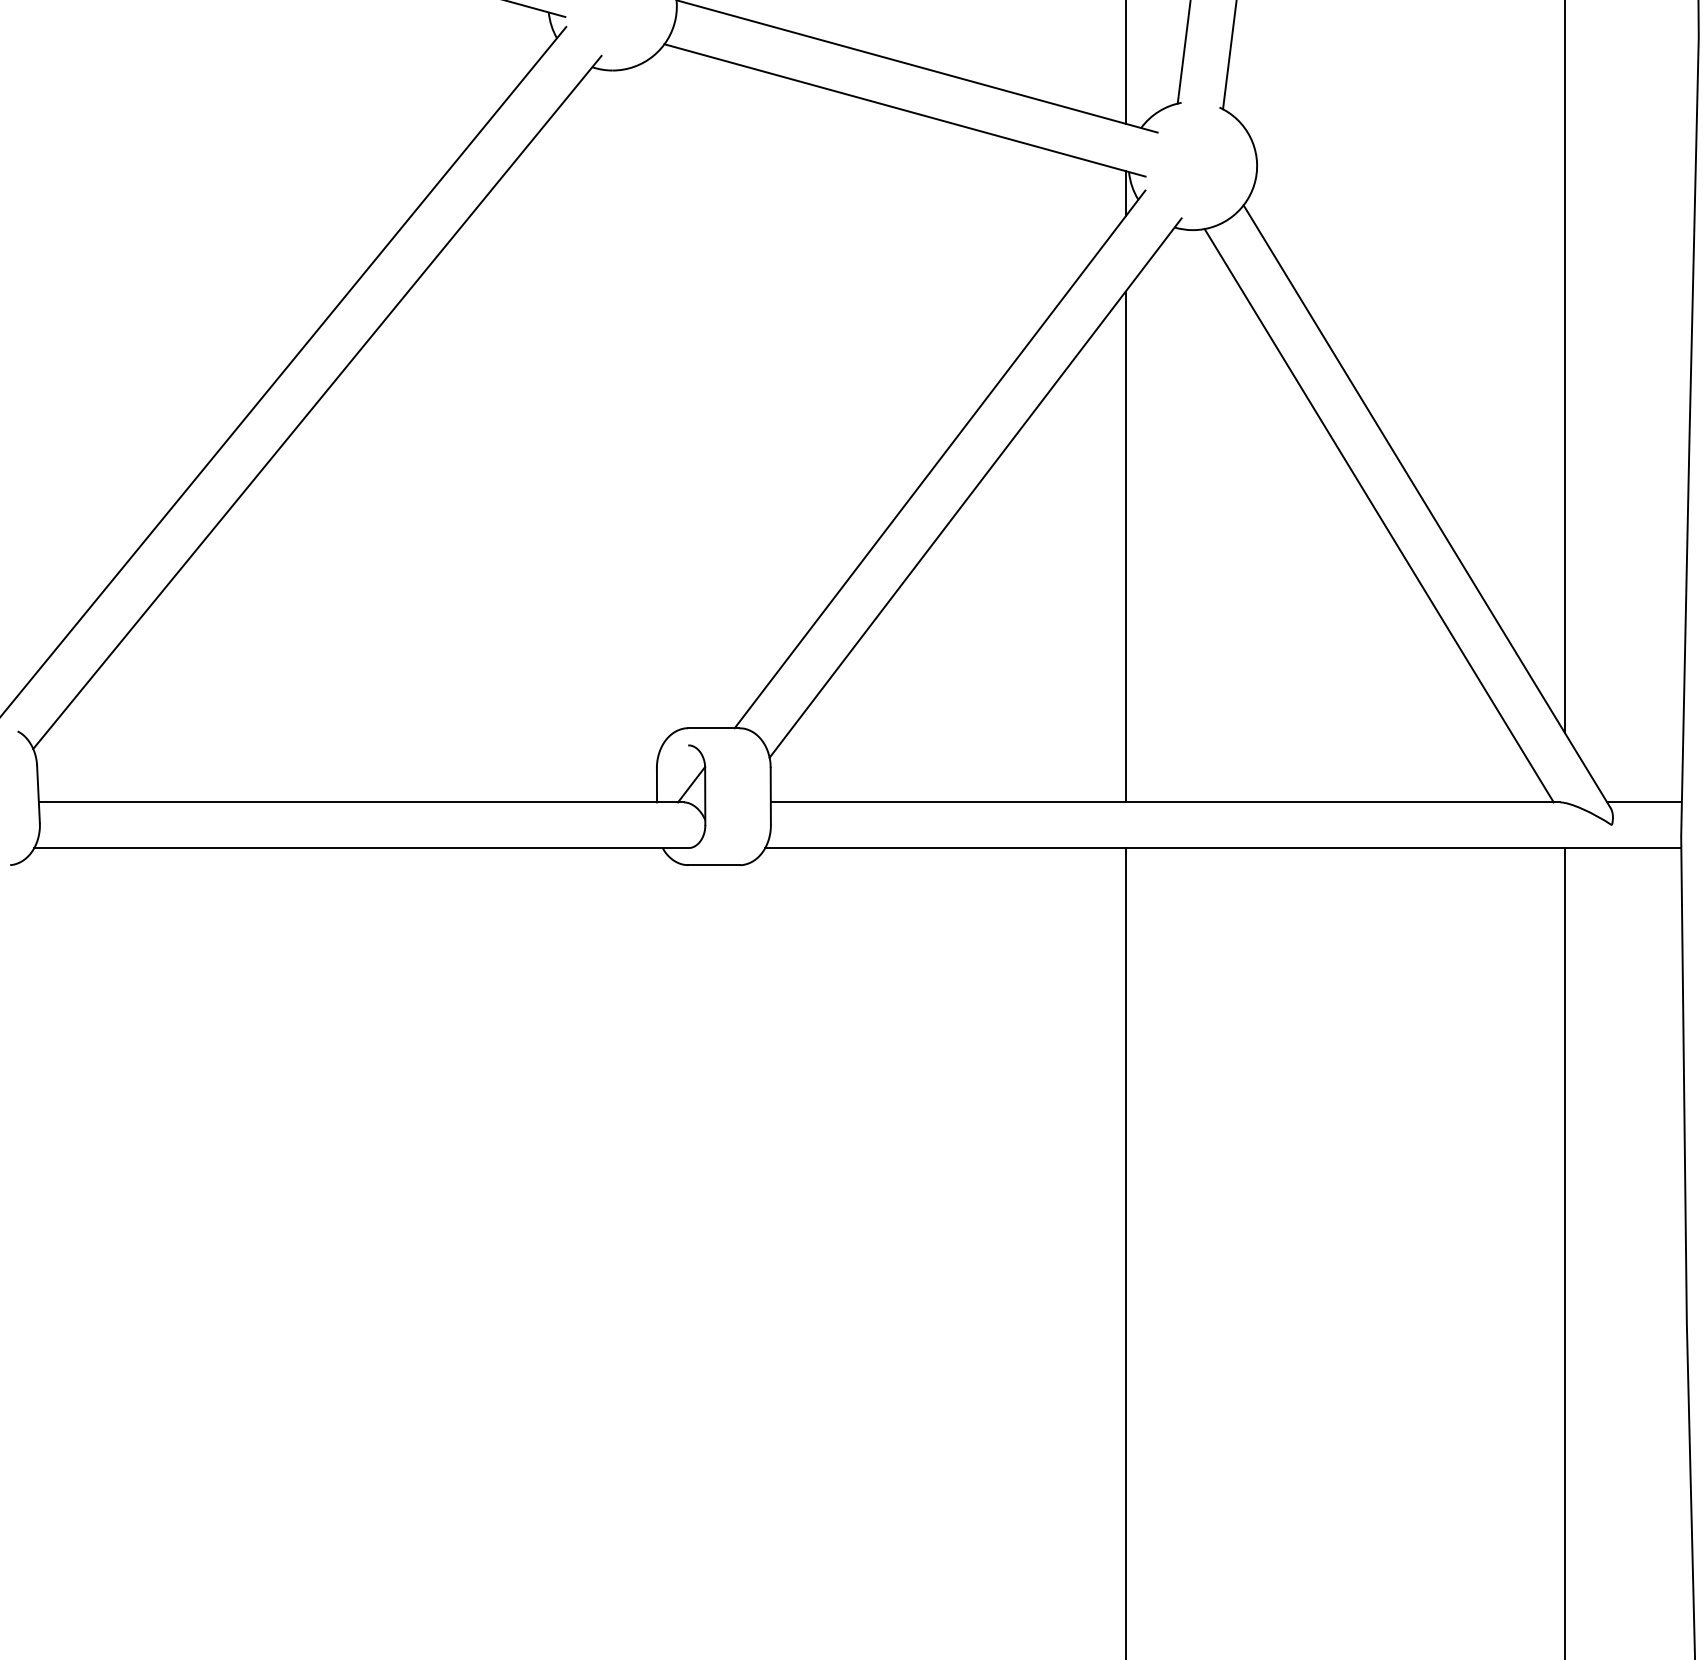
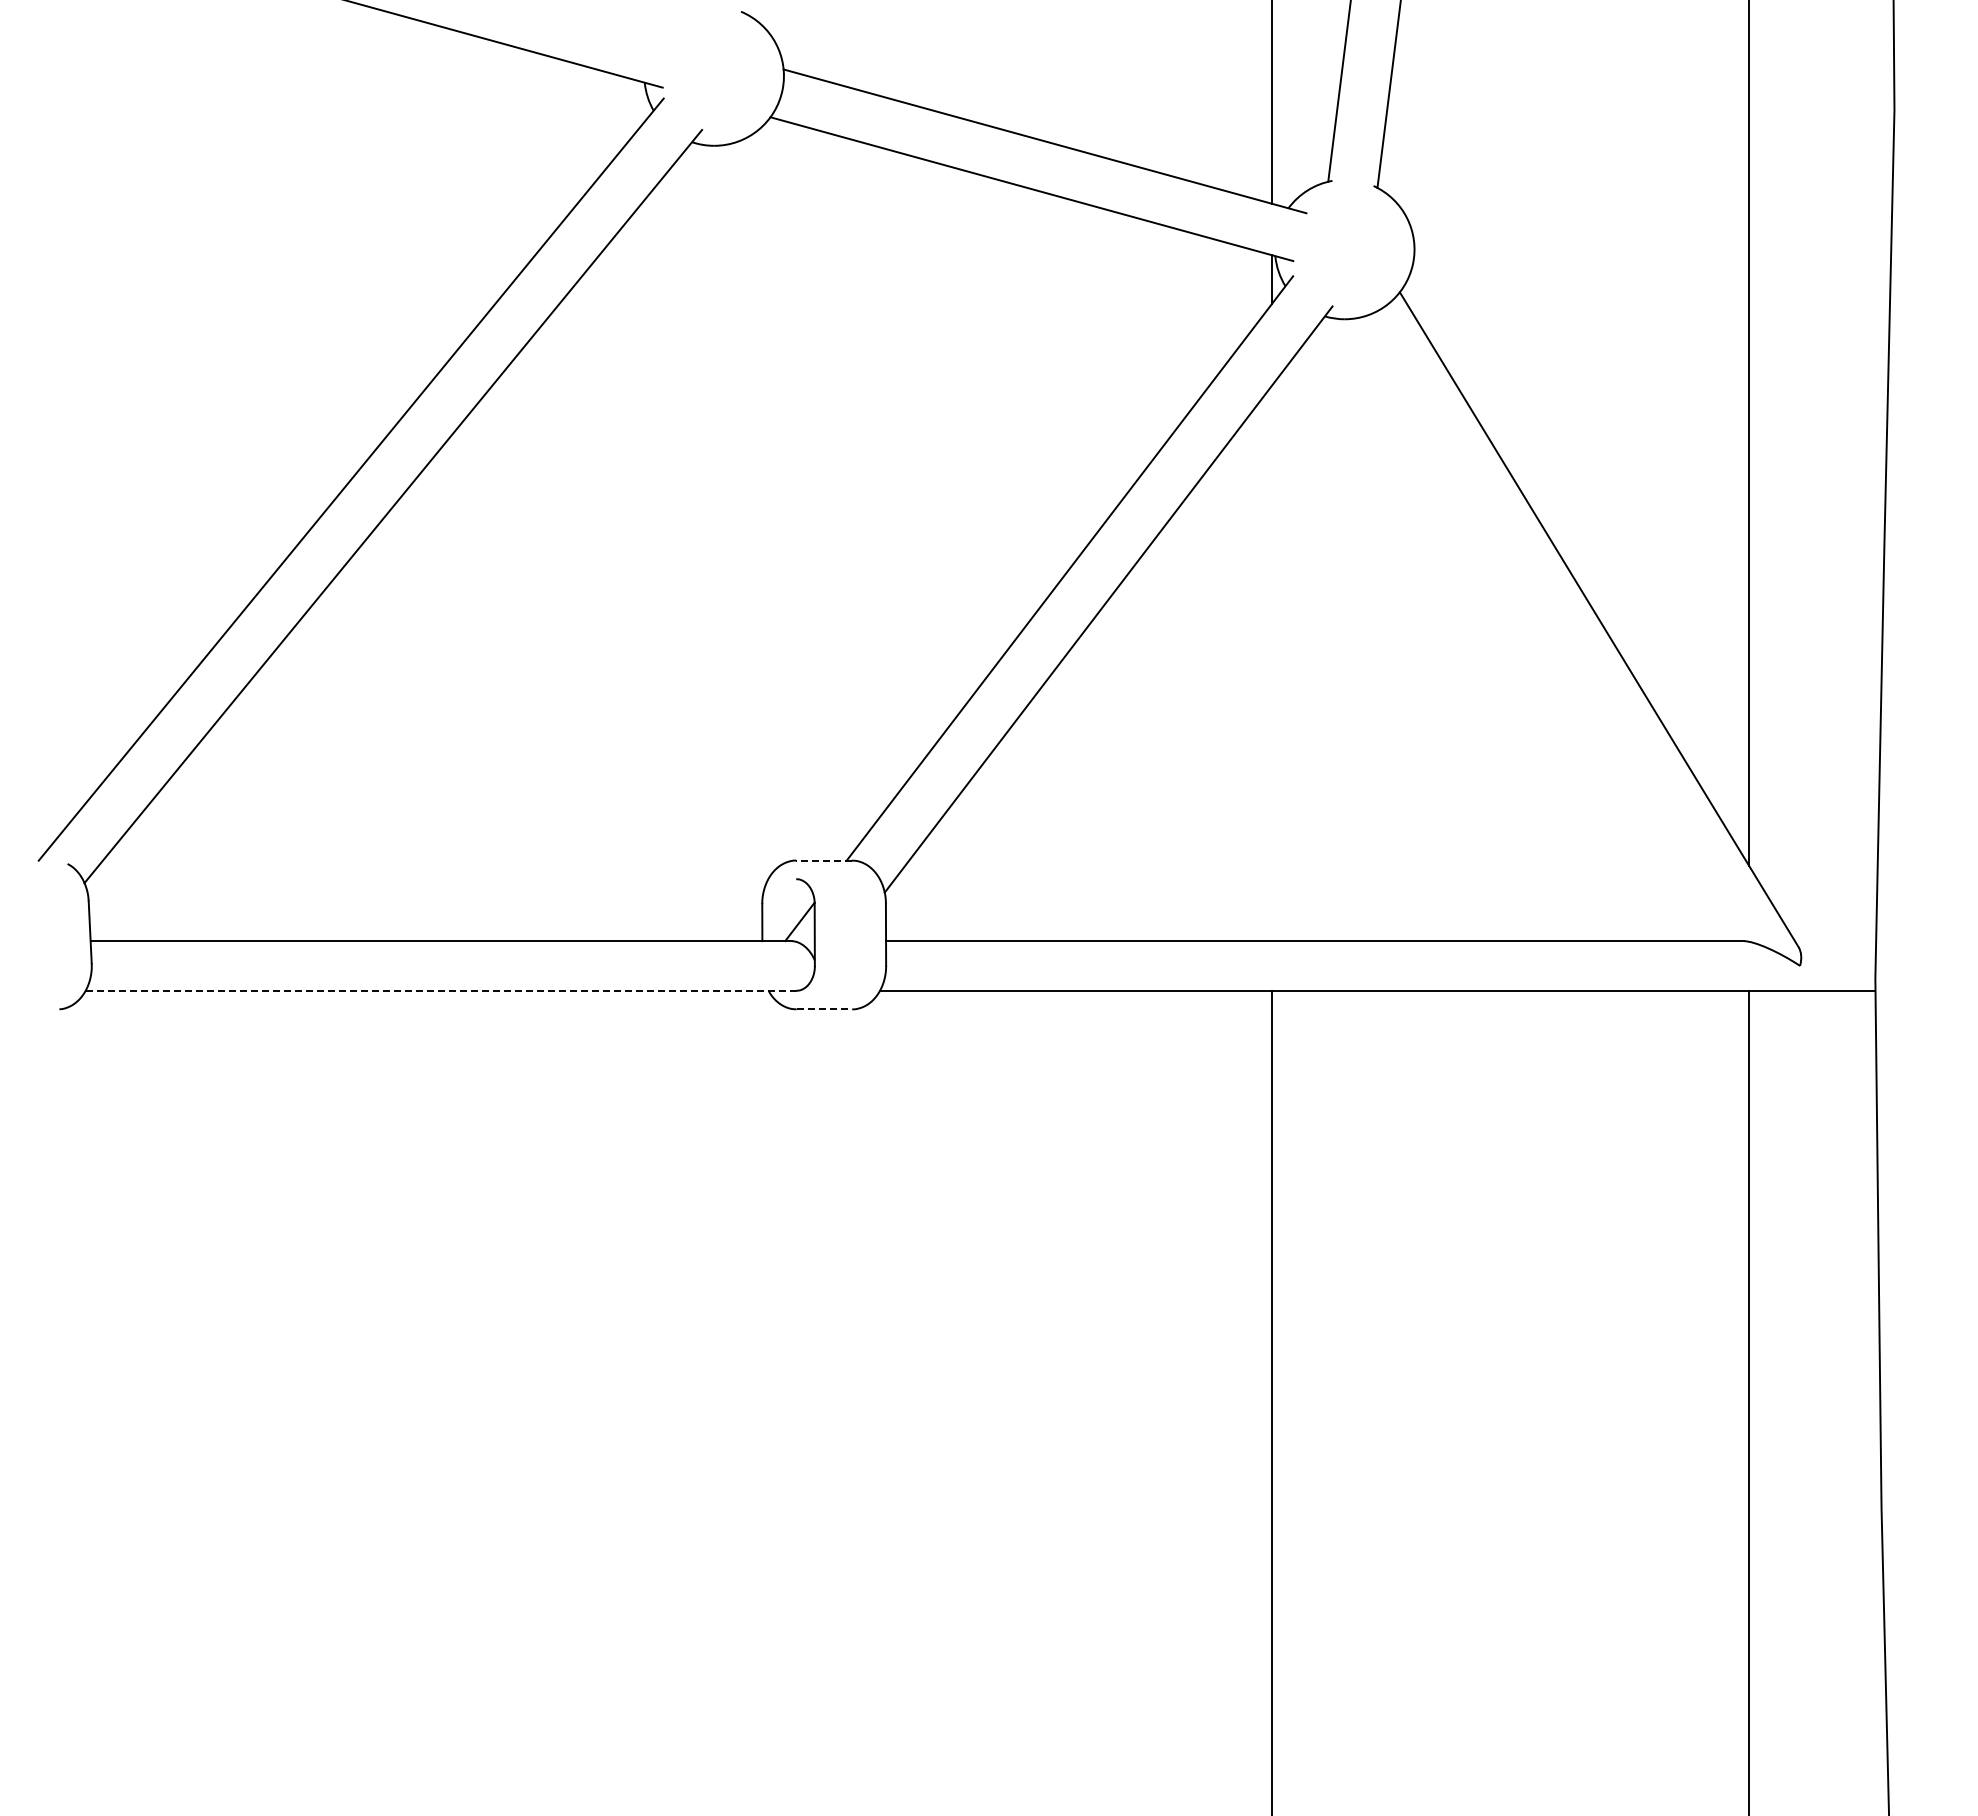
line: (1378, 515) -> (1546, 629), removed
line: (1125, 546) -> (1271, 663), removed
line: (714, 728) -> (824, 860), solid -> dashed
line: (1643, 802) -> (1834, 941), removed
line: (361, 847) -> (441, 990), solid -> dashed
line: (714, 865) -> (824, 1009), solid -> dashed

